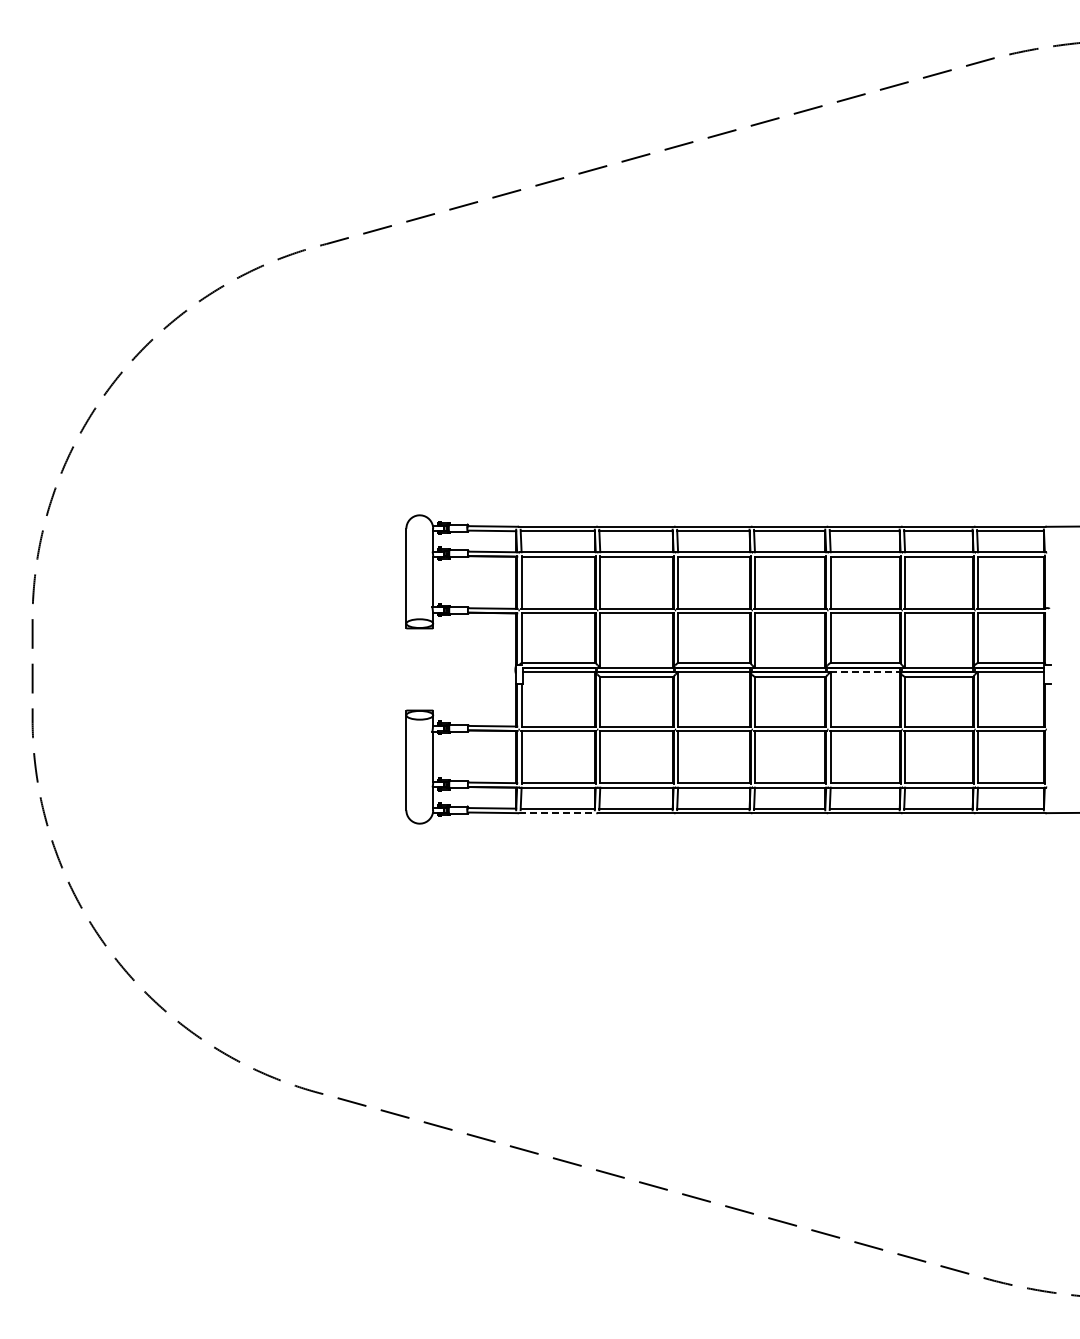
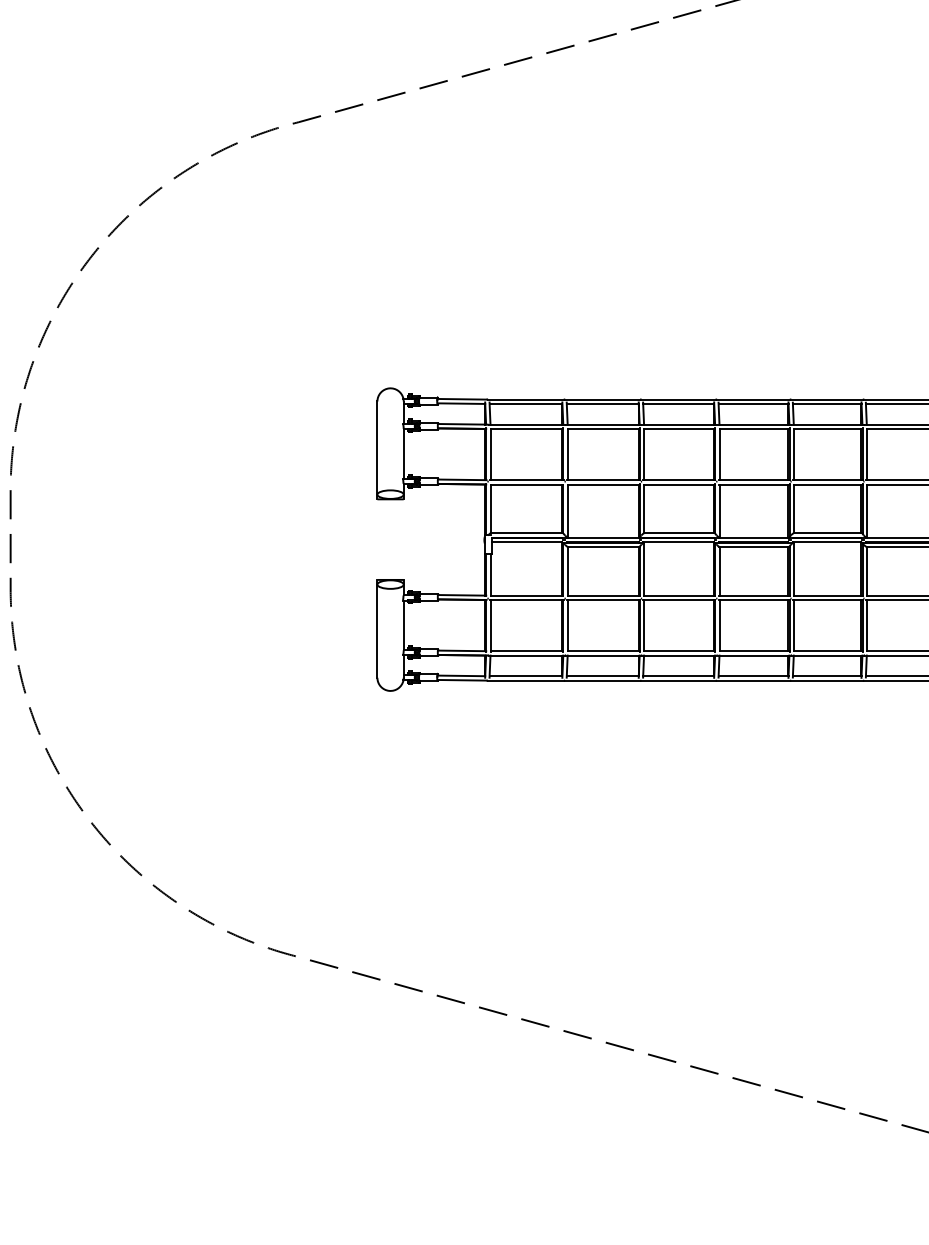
line: (864, 672) -> (826, 542), dashed -> solid
line: (557, 813) -> (525, 680), dashed -> solid

